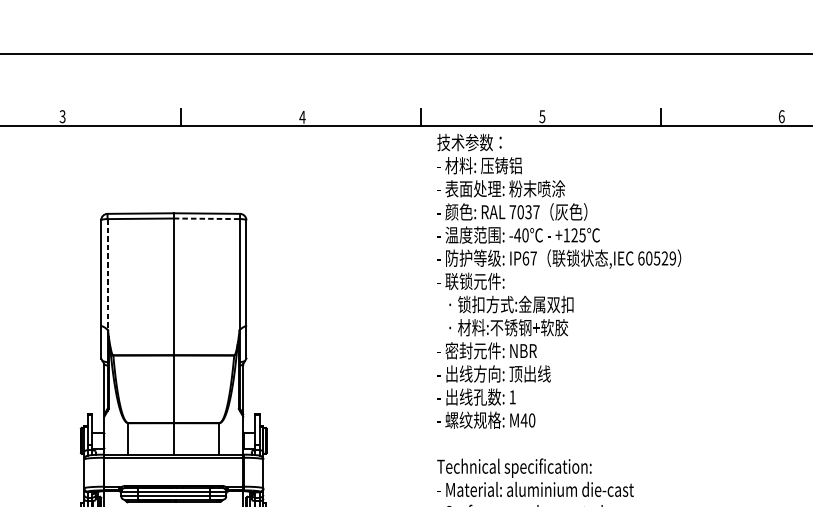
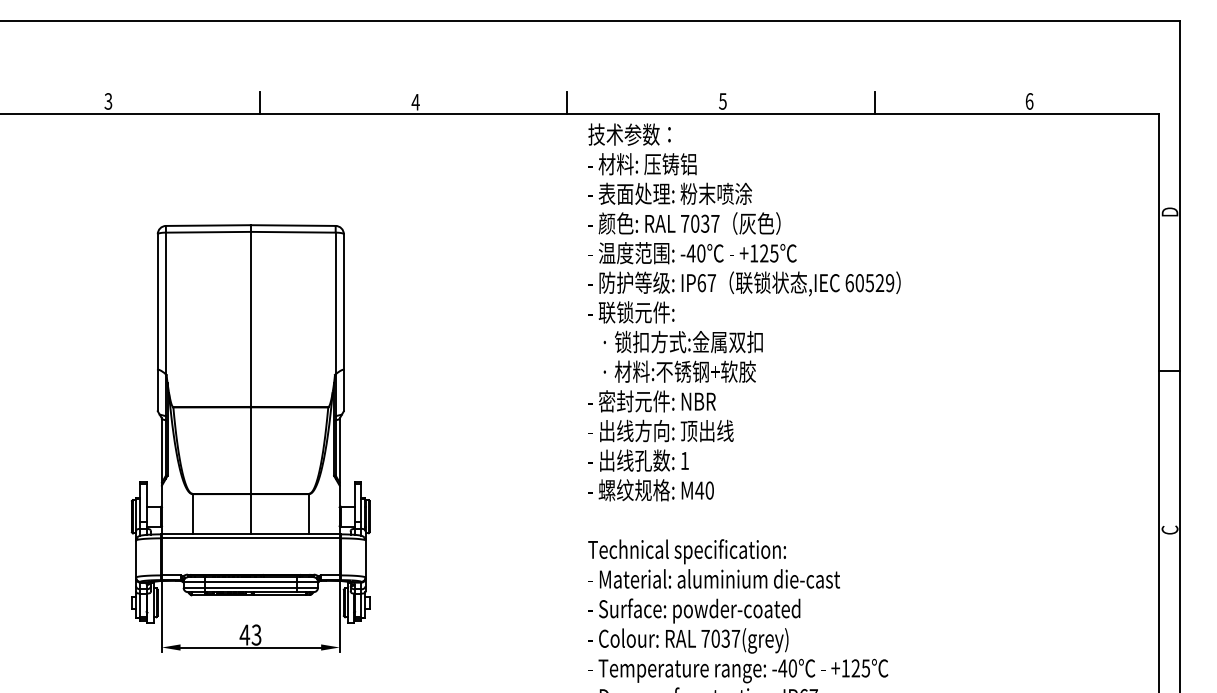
line: (207, 218) -> (293, 232), dashed -> solid
line: (107, 274) -> (165, 303), dashed -> solid

